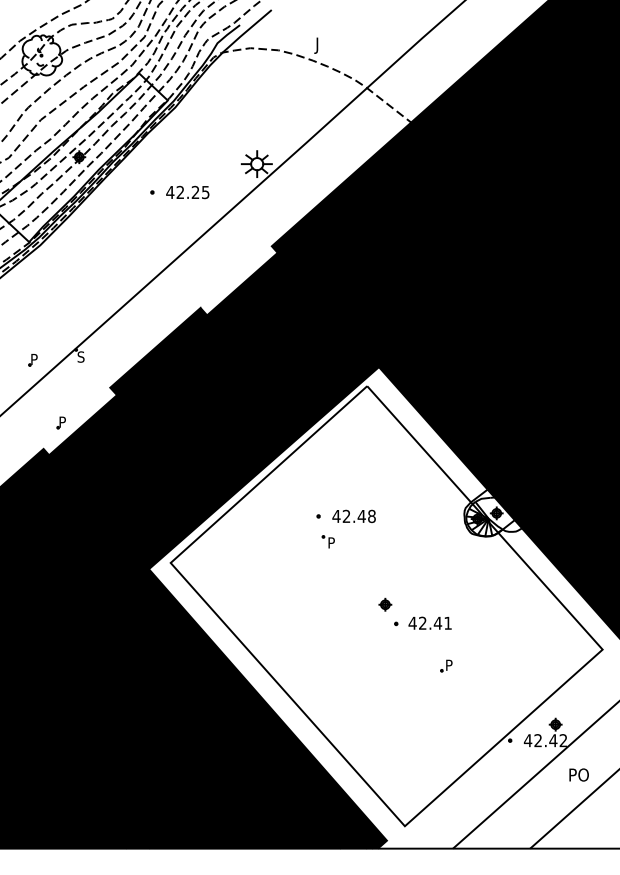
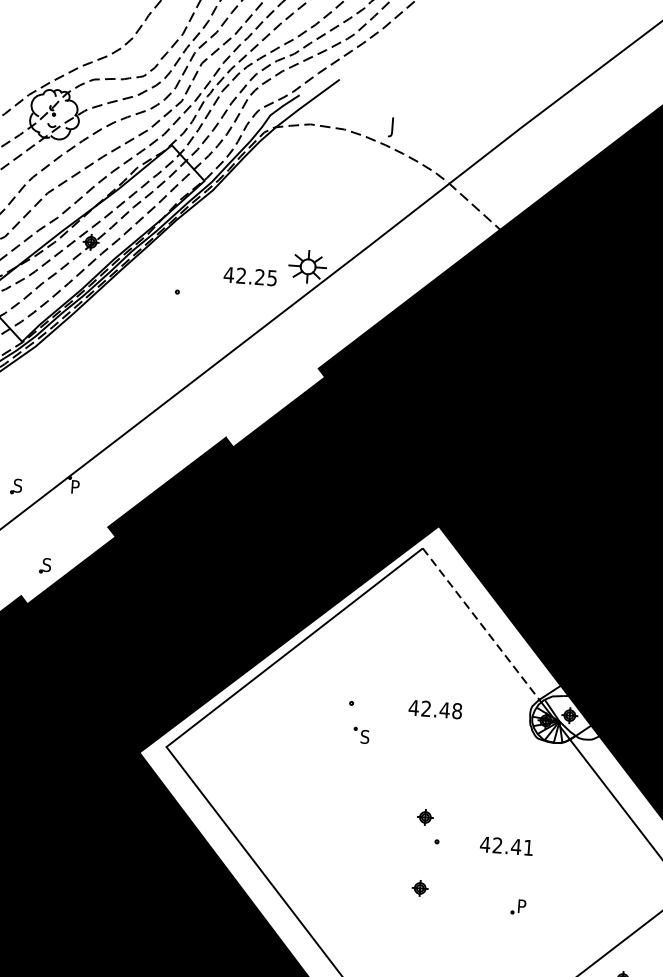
text: (187, 192) -> (249, 276), moved
text: (80, 356) -> (74, 486), S -> P
text: (33, 359) -> (16, 485), P -> S
text: (62, 421) -> (46, 564), P -> S
line: (419, 444) -> (481, 624), solid -> dashed
text: (353, 515) -> (434, 708), moved
text: (331, 542) -> (365, 736), P -> S
text: (429, 622) -> (505, 845), moved
part: (385, 662) -> (420, 888), added
part: (446, 665) -> (518, 906), moved

